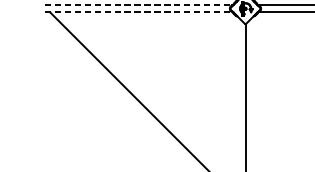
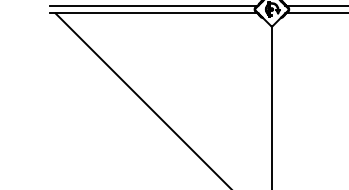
line: (138, 5) -> (153, 5), dashed -> solid
line: (138, 12) -> (153, 13), dashed -> solid

